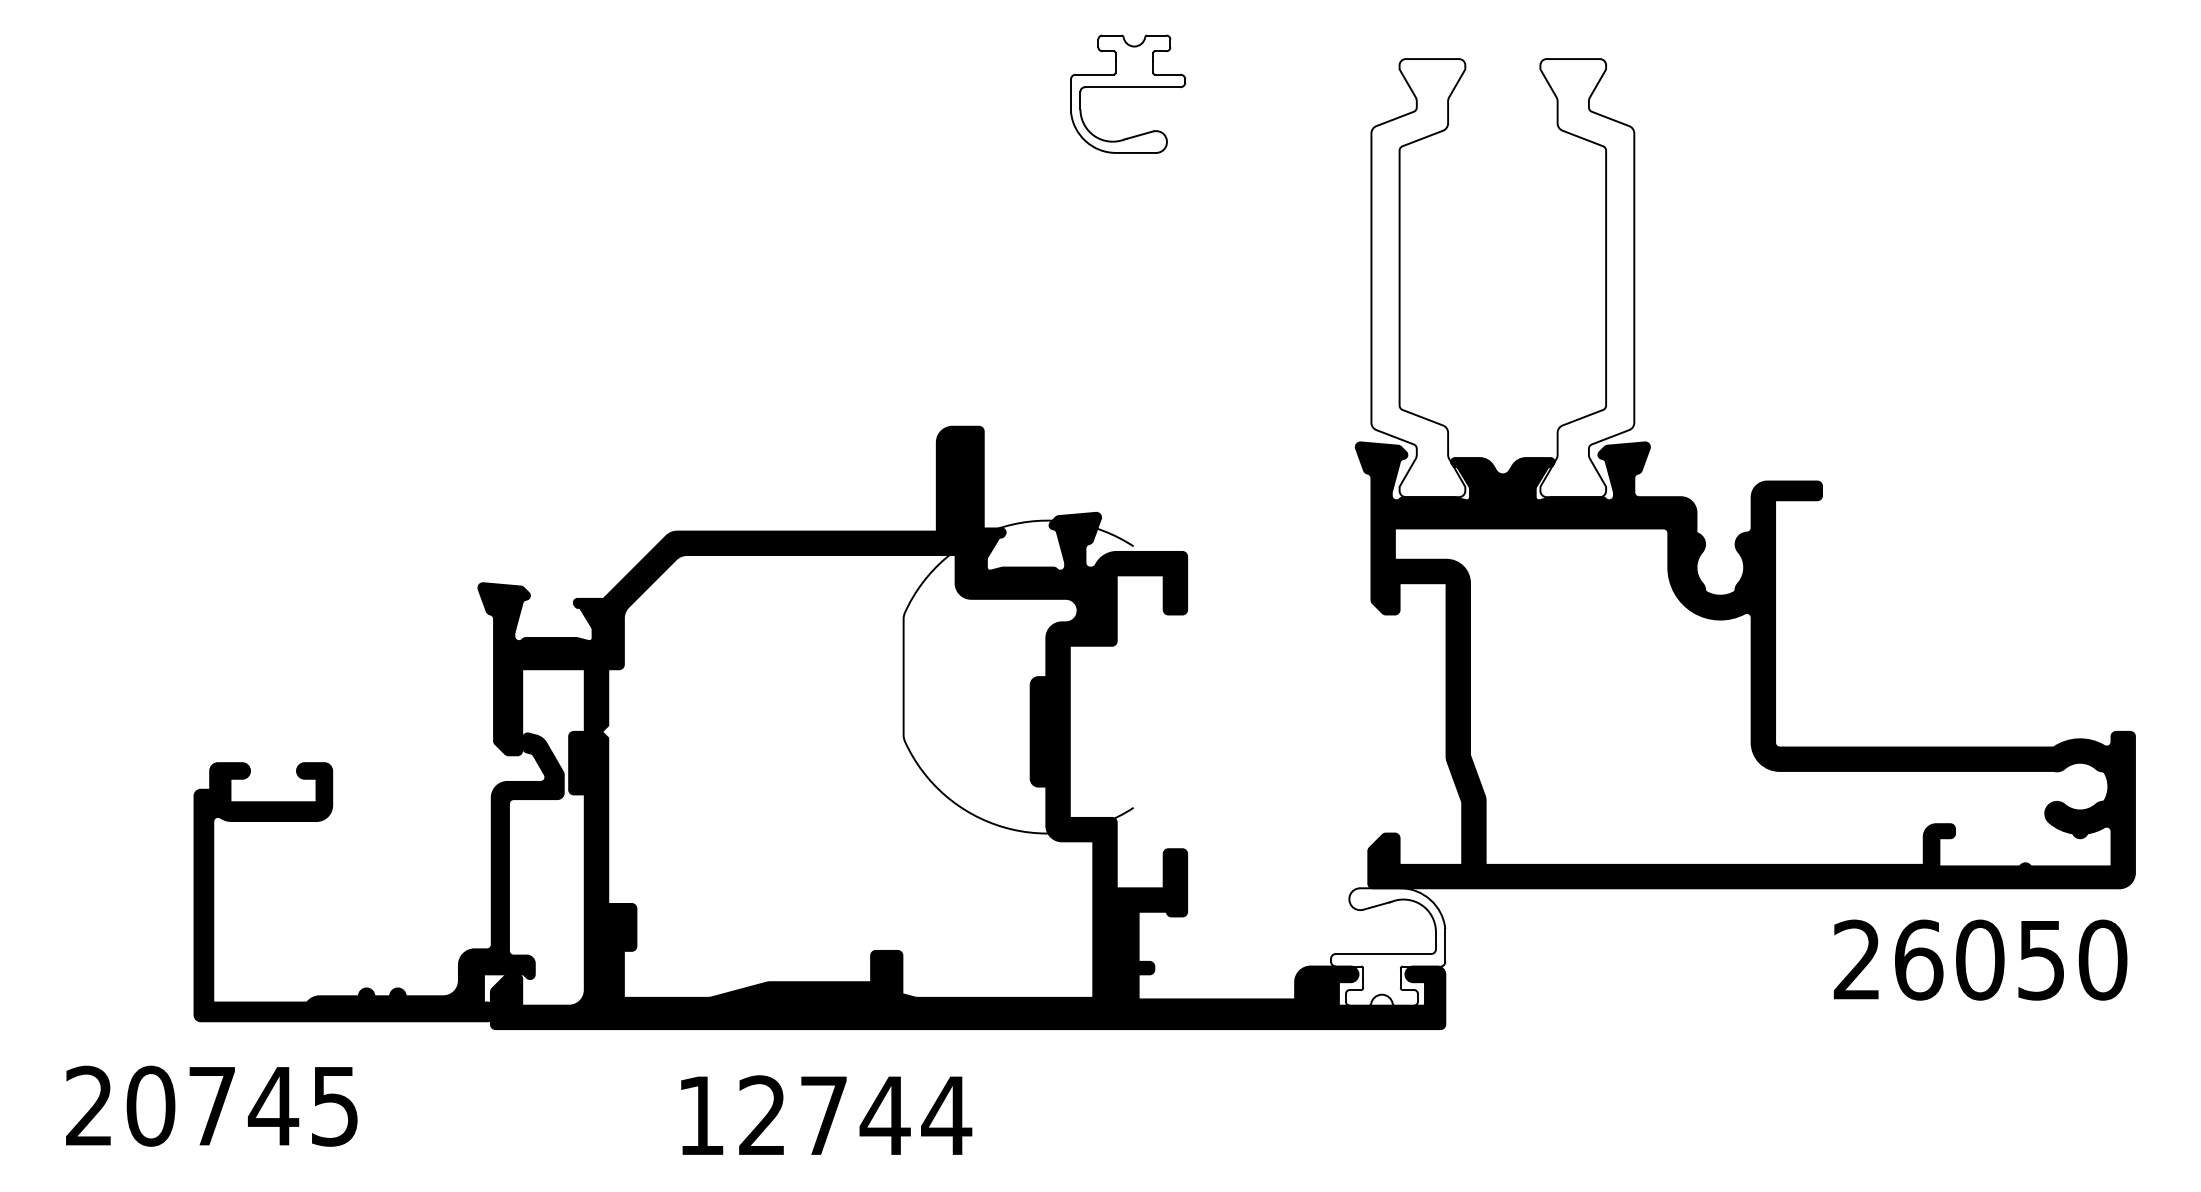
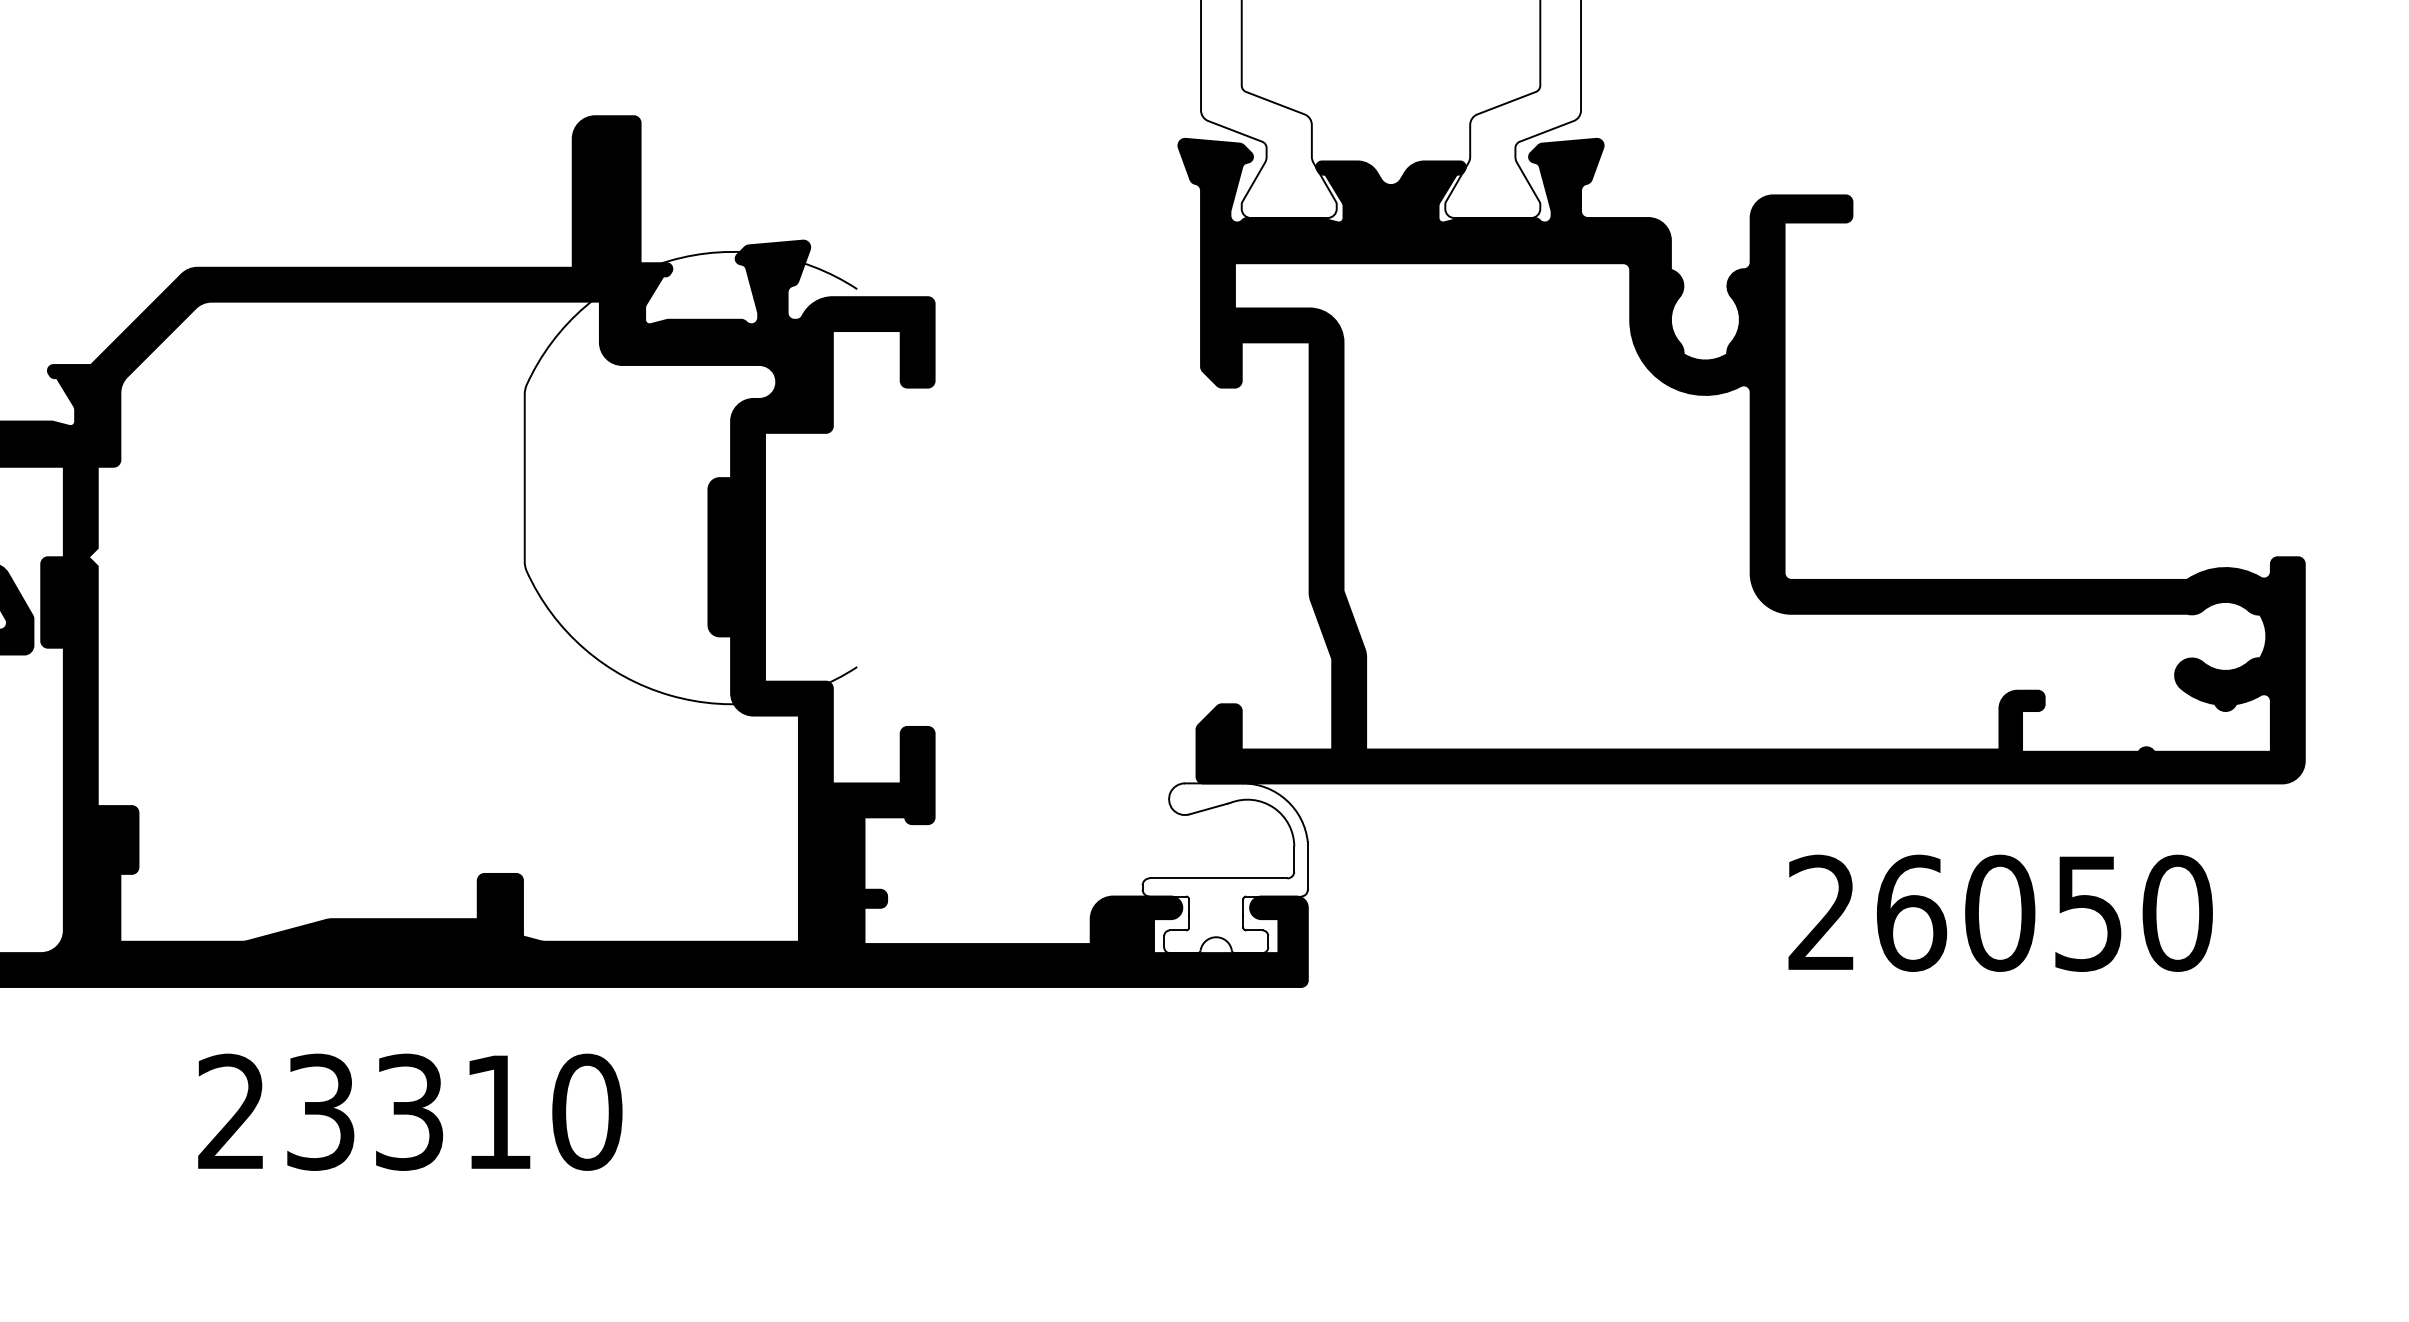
text: (1980, 959) -> (2000, 912), moved
text: (824, 1115) -> (410, 1111), 12744 -> 23310

